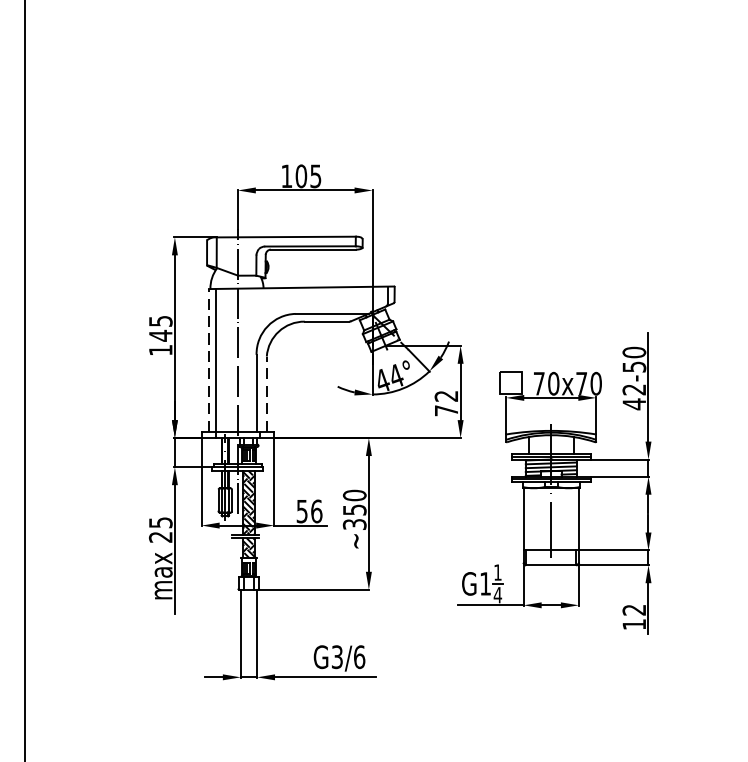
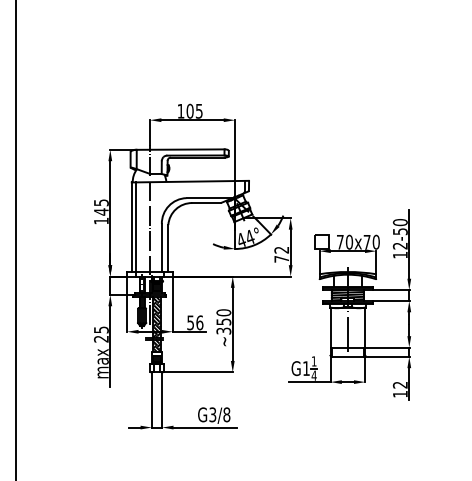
line: (208, 358) -> (131, 226), dashed -> solid
line: (267, 393) -> (168, 248), dashed -> solid
text: (634, 403) -> (400, 254), 42-50 -> 12-50
text: (358, 656) -> (226, 414), G3/6 -> G3/8

